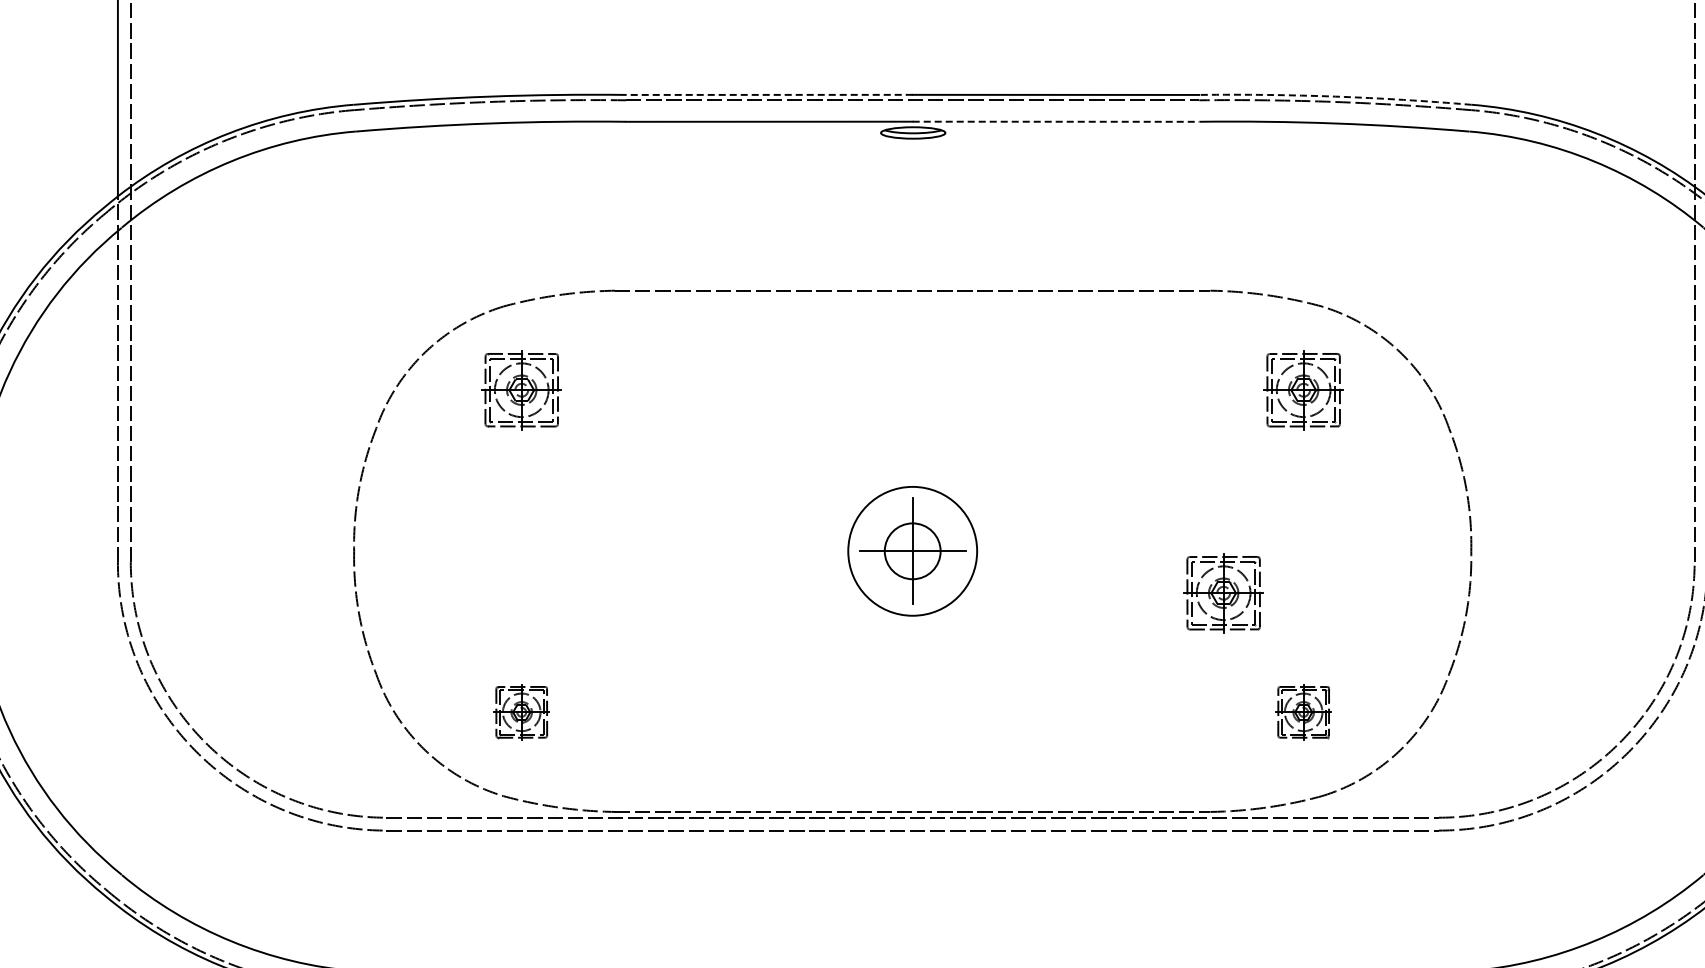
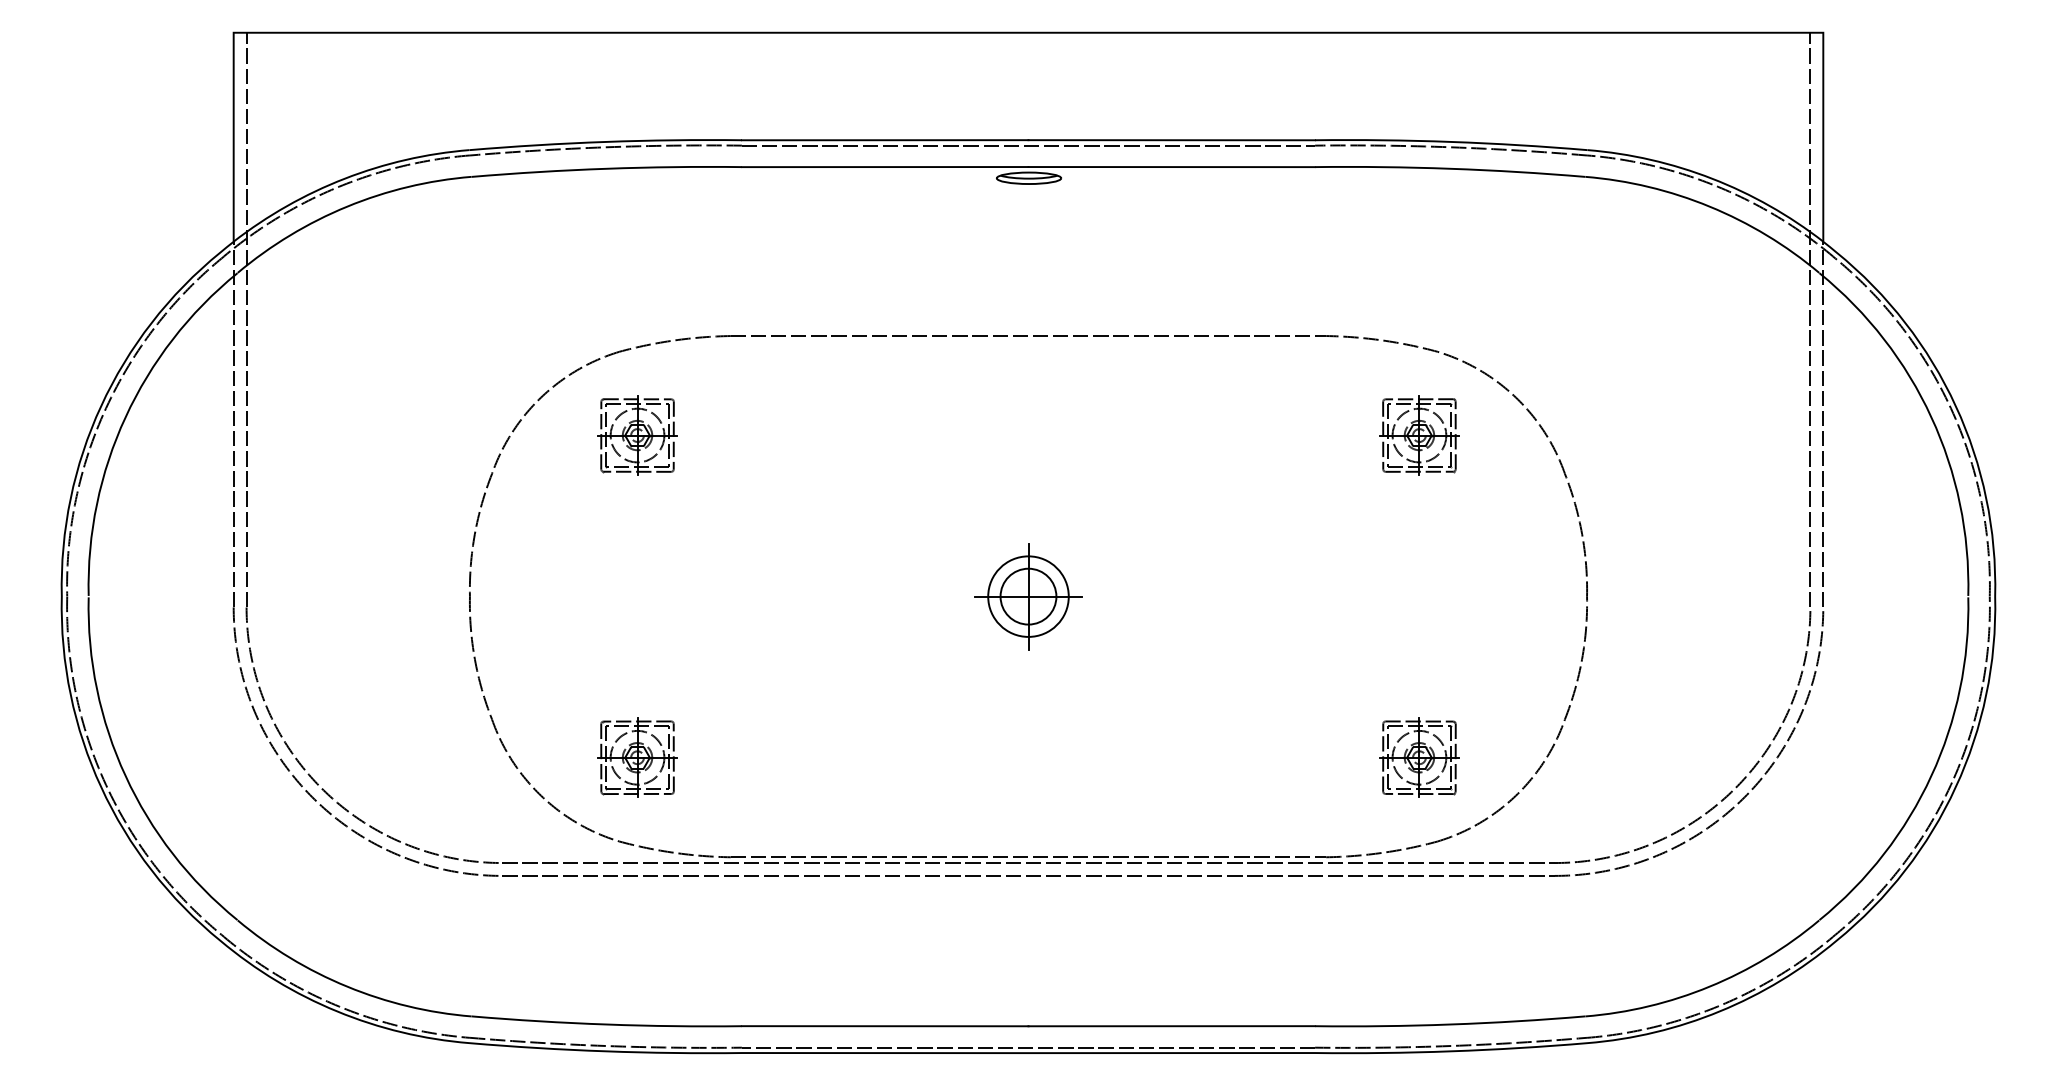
line: (768, 95) -> (884, 140), dashed -> solid
arc: (1335, 96) -> (1451, 141), dashed -> solid
line: (1056, 122) -> (1172, 167), dashed -> solid
circle: (912, 551) -> (1028, 596), size x0.62
part: (1223, 593) -> (1339, 638), removed
part: (521, 712) -> (637, 757), size x1.43
part: (1303, 712) -> (1419, 757), size x1.43

